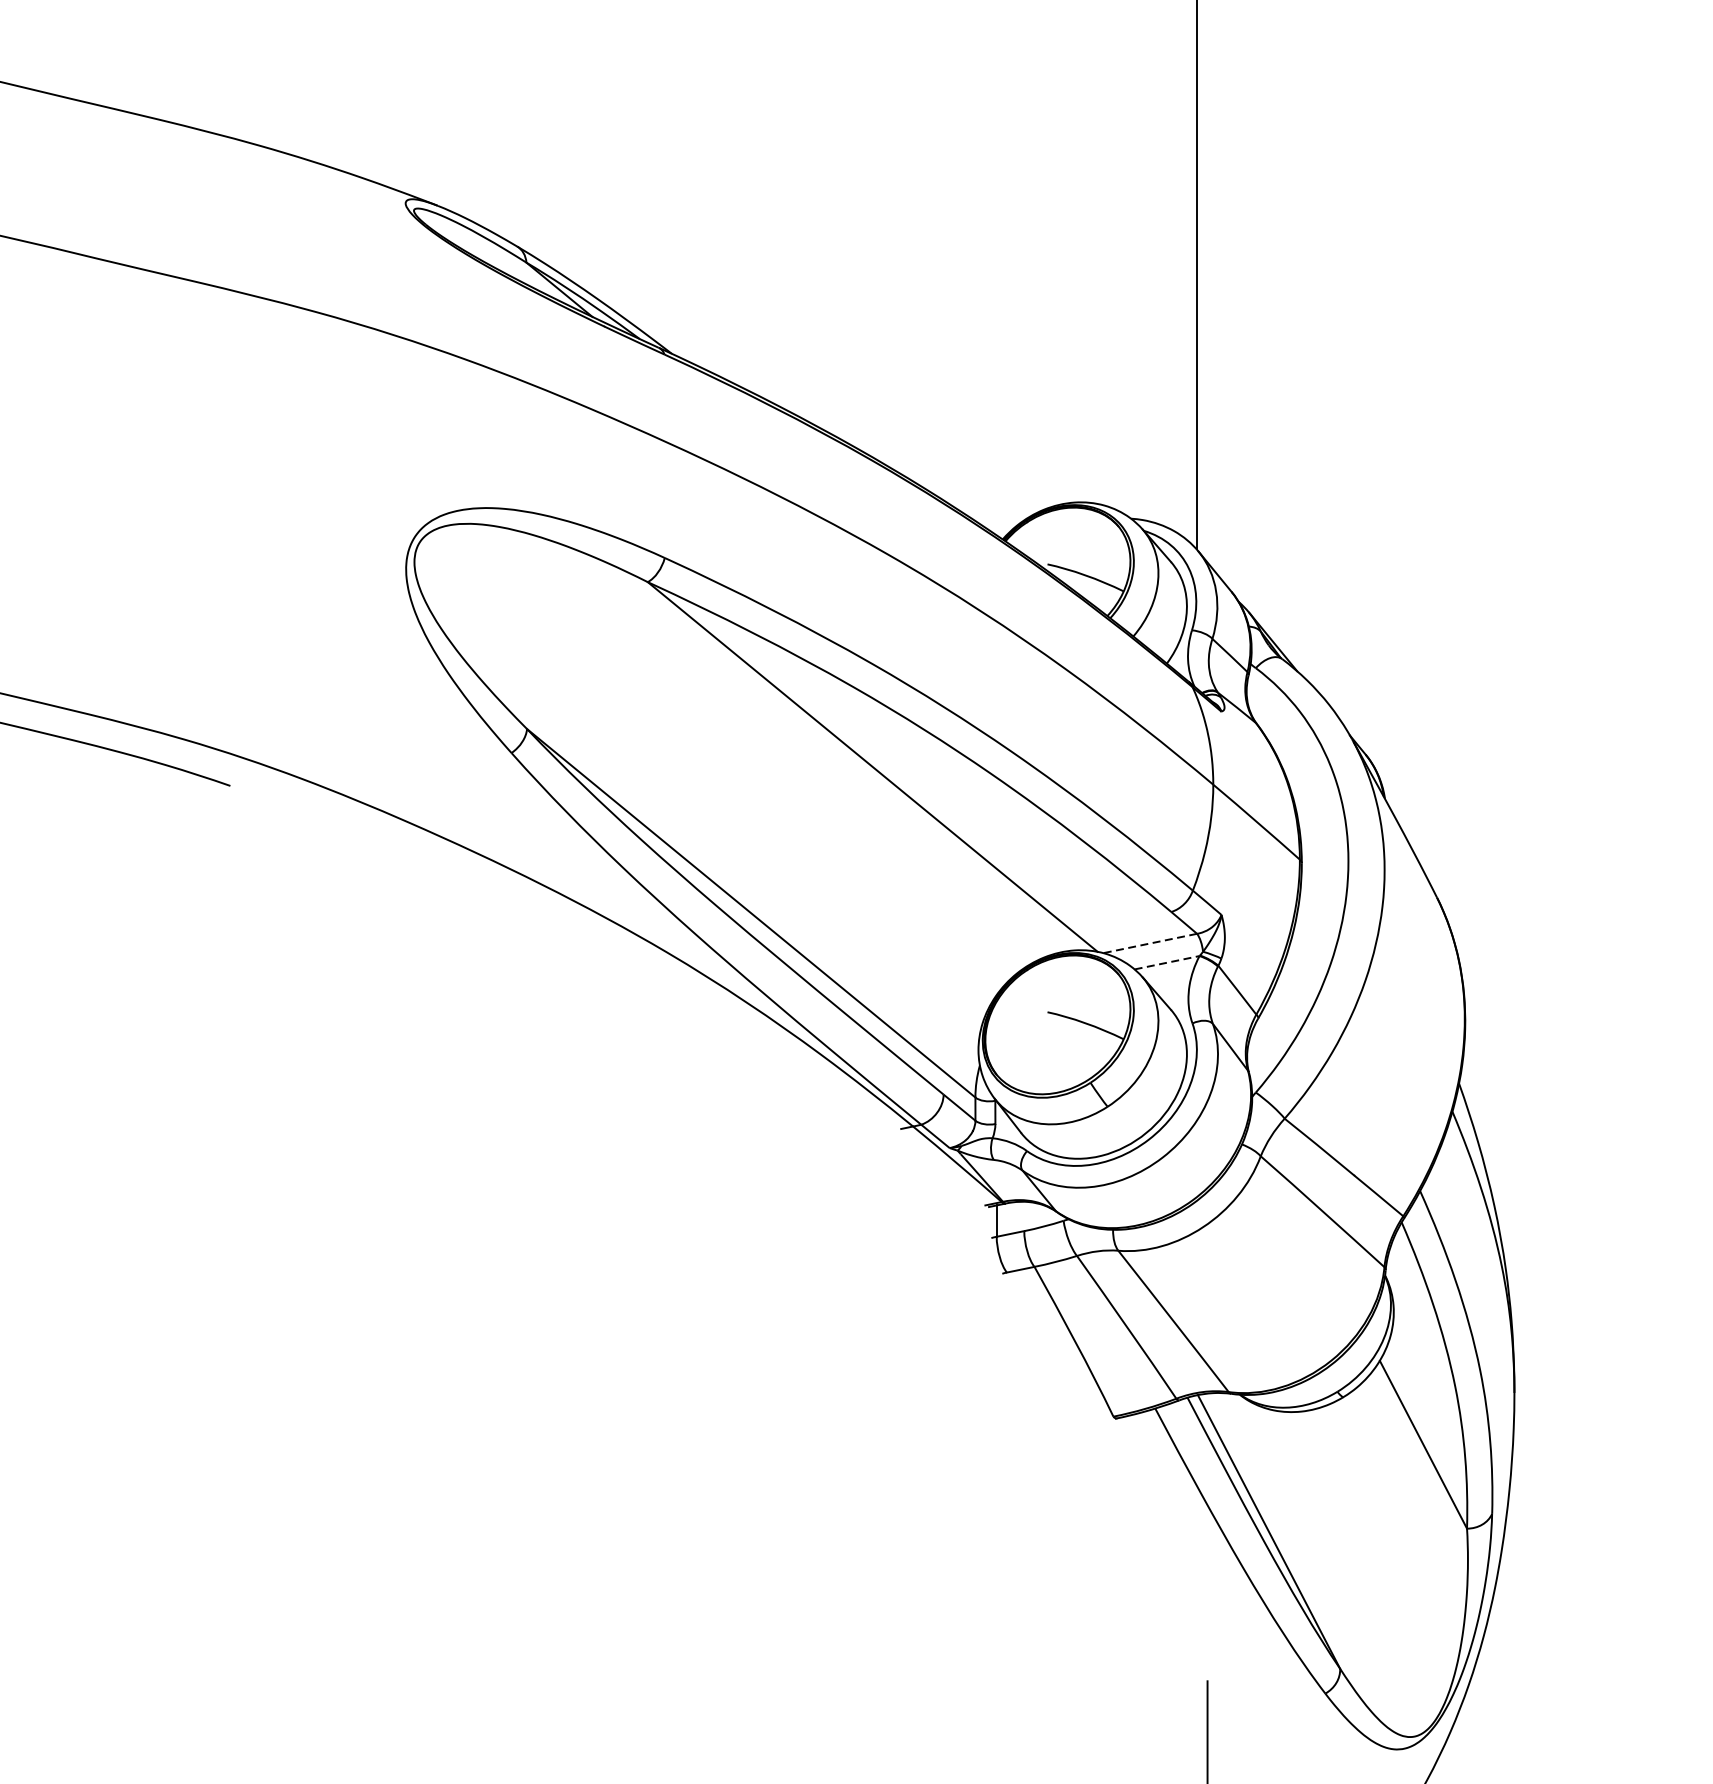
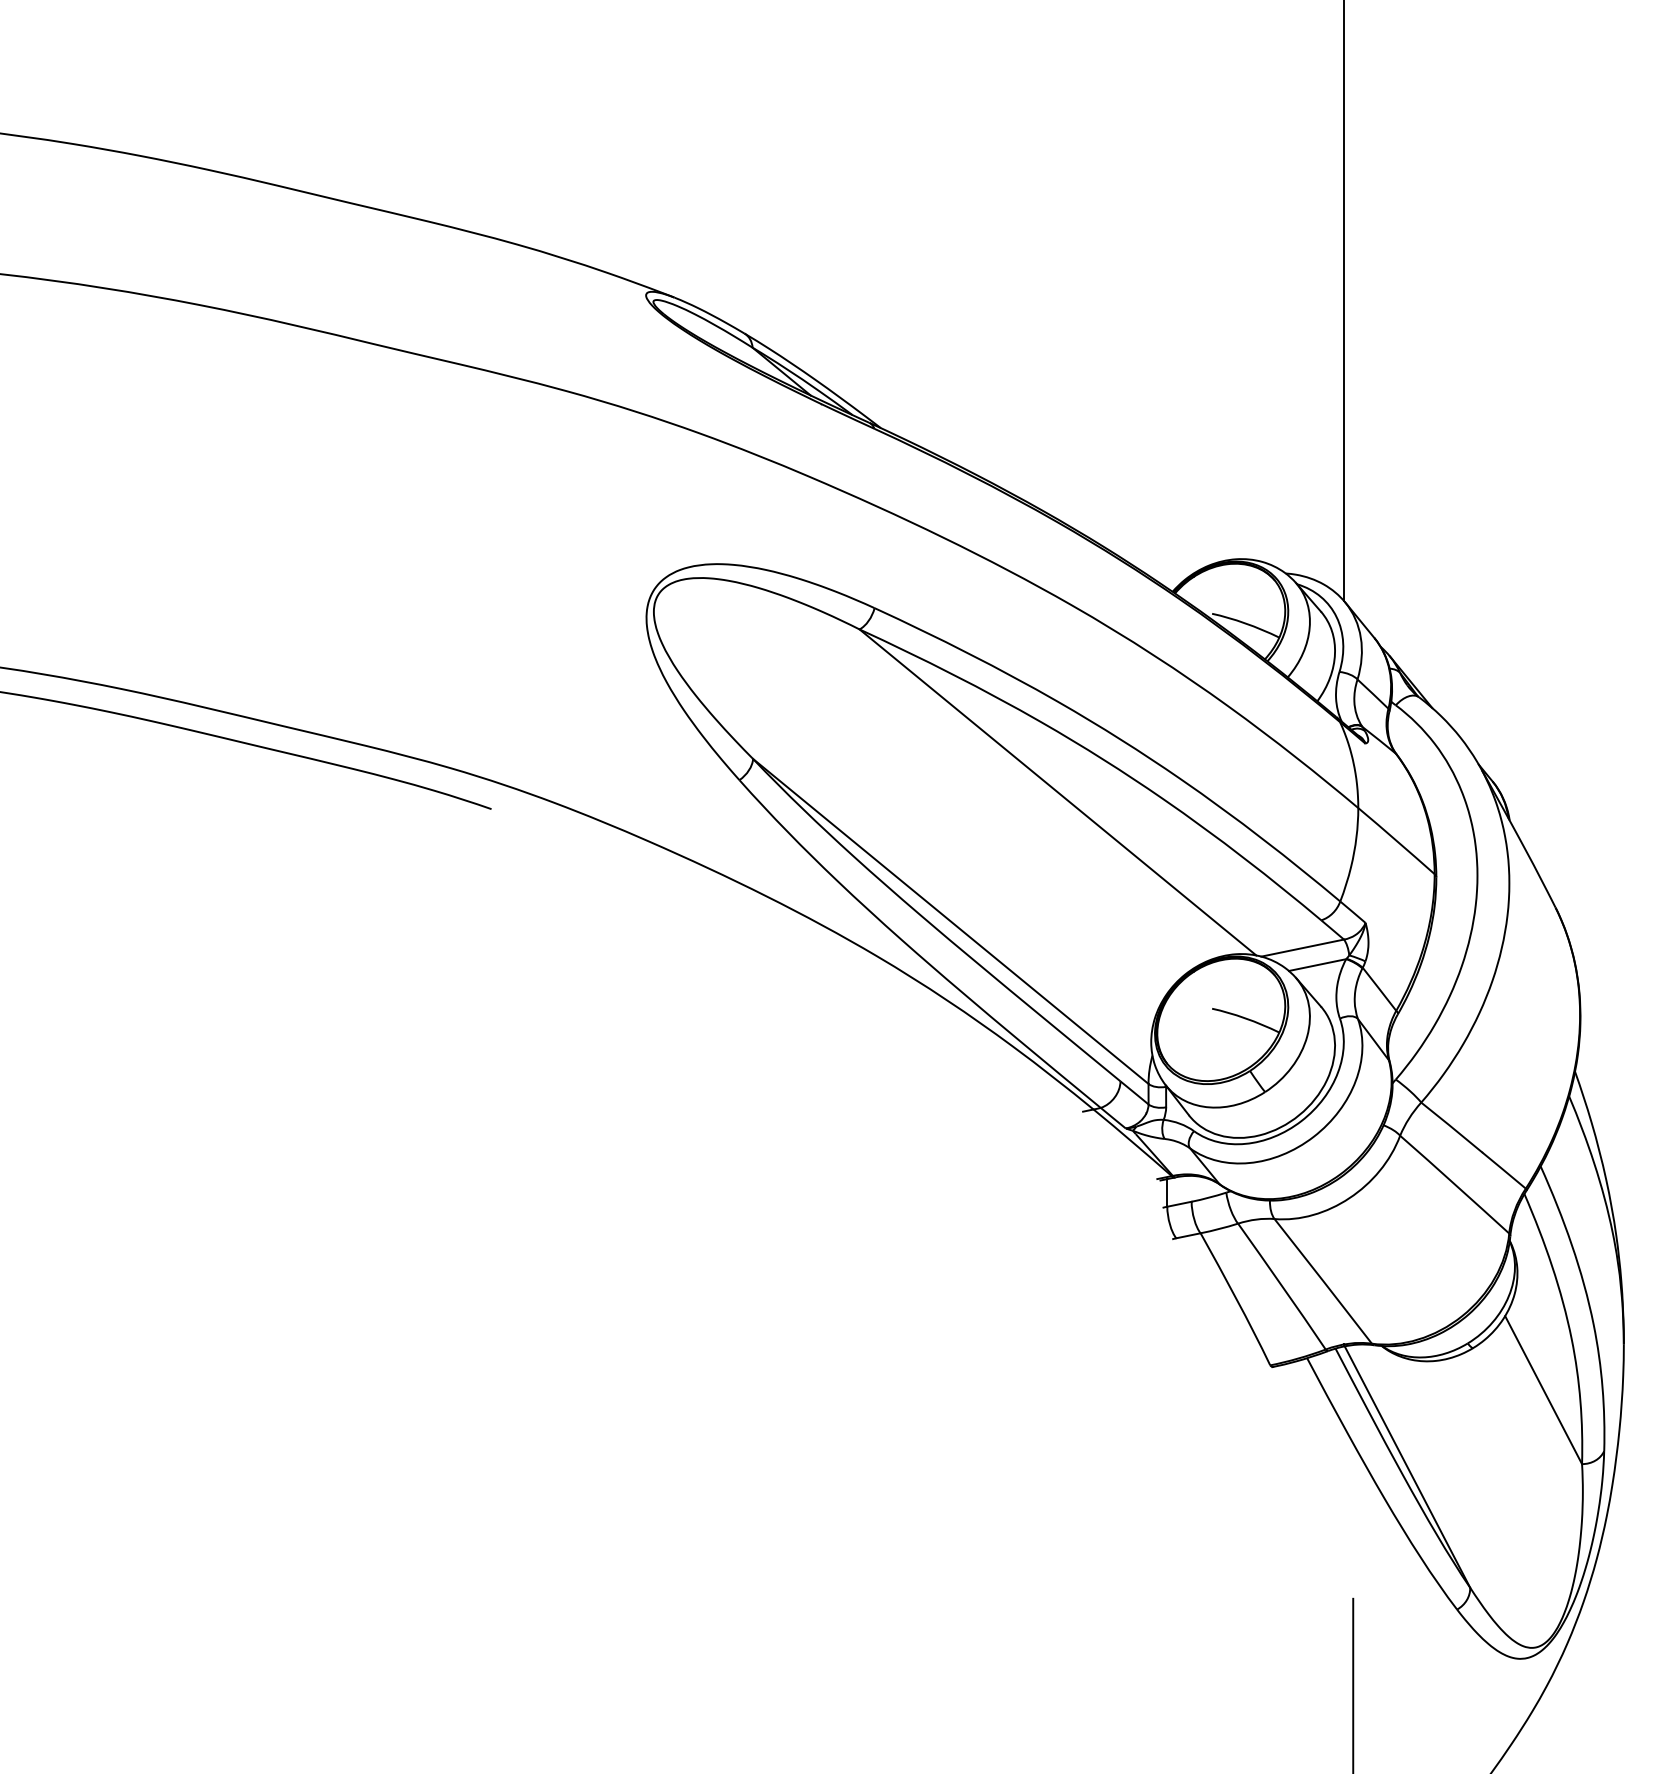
line: (1150, 943) -> (1302, 948), dashed -> solid
line: (1168, 962) -> (1318, 964), dashed -> solid

